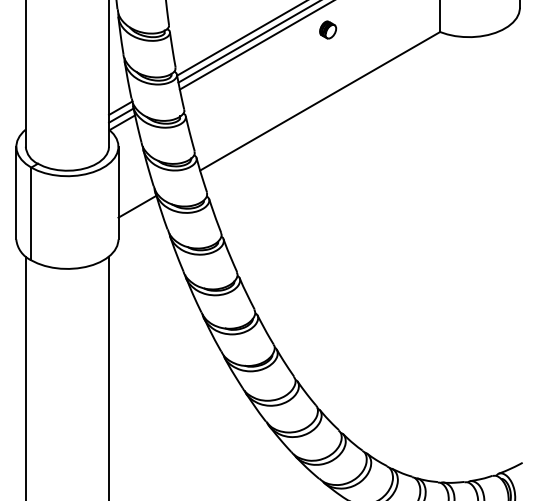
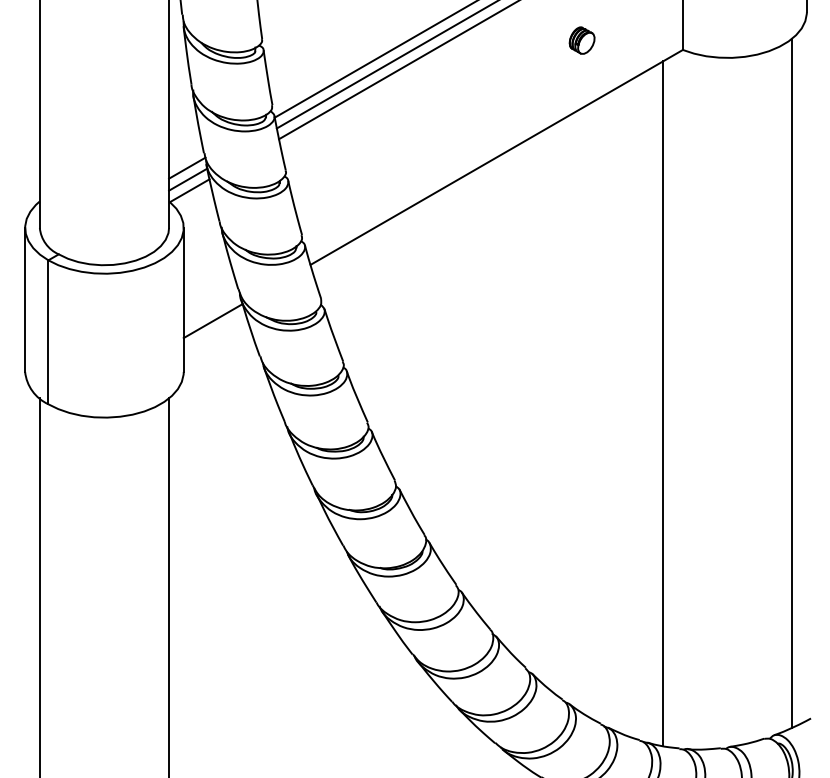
part: (328, 29) -> (582, 39), moved
line: (510, 246) -> (792, 382), added
line: (427, 259) -> (663, 402), added

